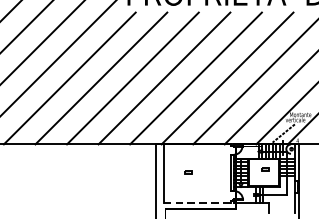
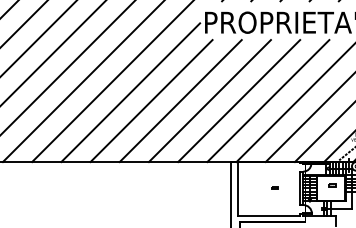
part: (187, 171) -> (274, 187), moved
line: (197, 203) -> (269, 216), dashed -> solid

